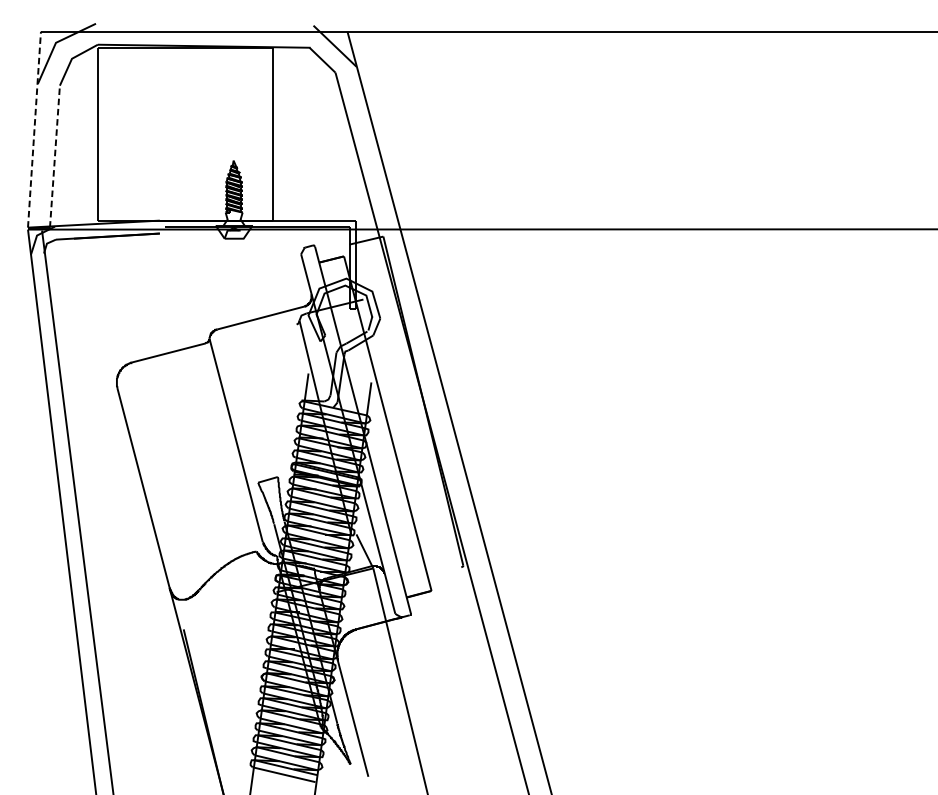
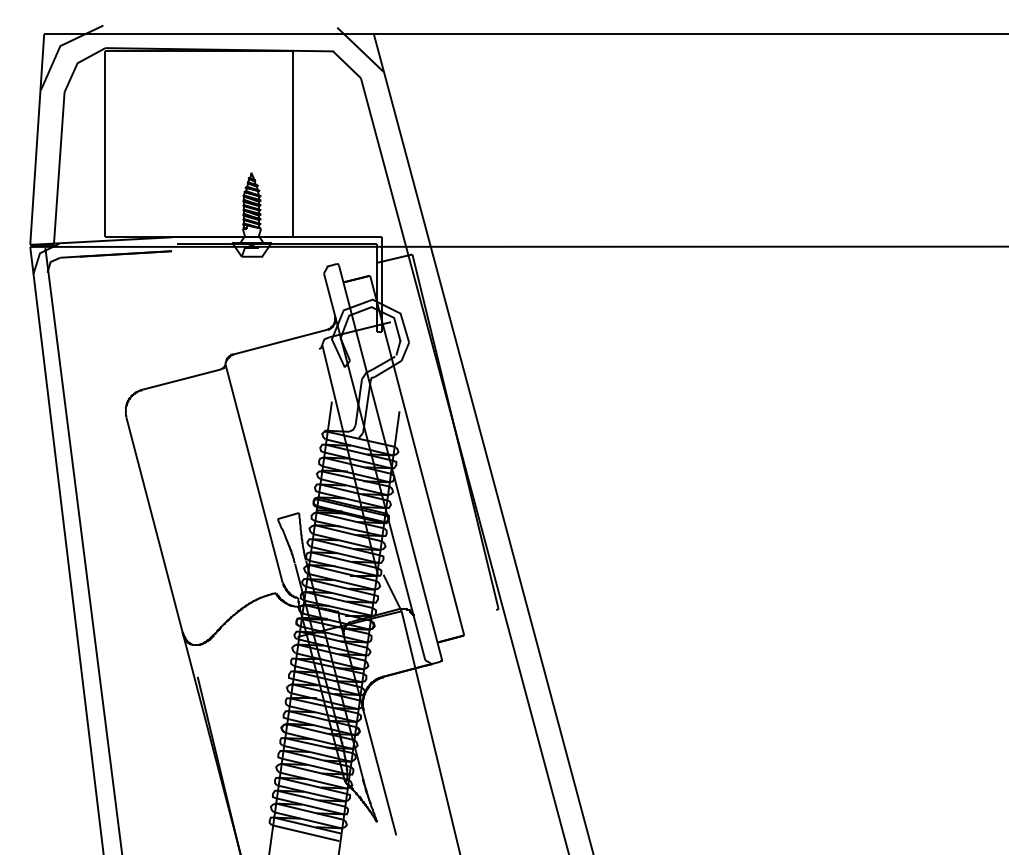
line: (34, 129) -> (37, 139), dashed -> solid
line: (55, 156) -> (59, 168), dashed -> solid

